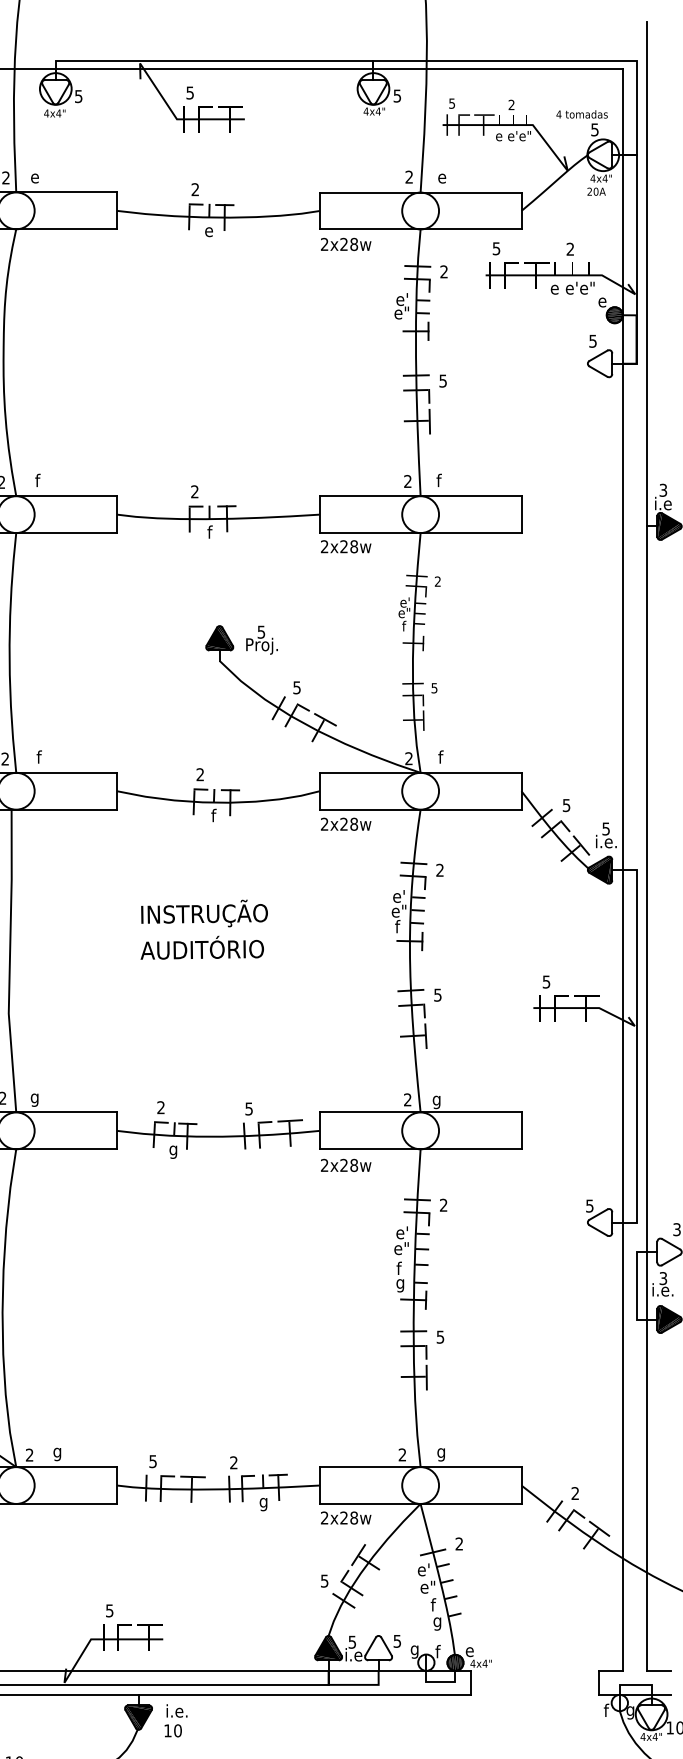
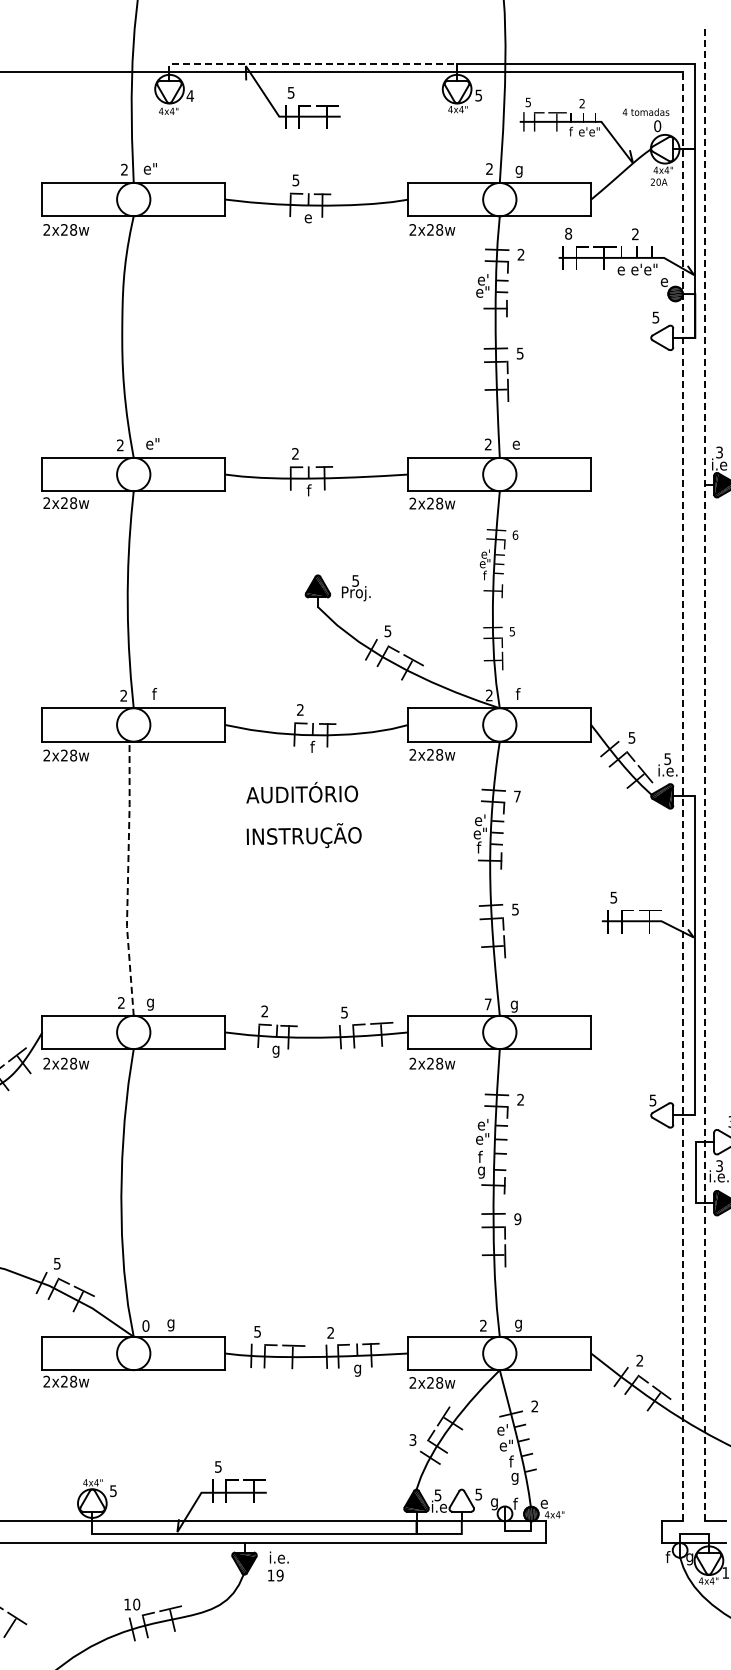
line: (214, 60) -> (313, 63), solid -> dashed
text: (78, 95) -> (190, 95), 5 -> 4
text: (594, 130) -> (657, 126), 5 -> 0
text: (498, 135) -> (570, 131), e -> f
text: (33, 176) -> (149, 168), e -> e"
text: (441, 179) -> (518, 171), e -> g
text: (194, 189) -> (295, 180), 2 -> 5
text: (496, 248) -> (568, 233), 5 -> 8
text: (36, 480) -> (152, 443), f -> e"
text: (437, 480) -> (515, 443), f -> e
text: (437, 580) -> (515, 534), 2 -> 6
line: (646, 845) -> (704, 774), solid -> dashed
text: (440, 870) -> (517, 796), 2 -> 7
line: (622, 870) -> (682, 796), solid -> dashed
text: (201, 947) -> (301, 792), moved
line: (10, 960) -> (128, 878), solid -> dashed
text: (407, 1100) -> (487, 1004), 2 -> 7
text: (440, 1336) -> (517, 1218), 5 -> 9
text: (29, 1454) -> (145, 1325), 2 -> 0
text: (324, 1580) -> (412, 1439), 5 -> 3
text: (177, 1730) -> (279, 1575), 10 -> 19

